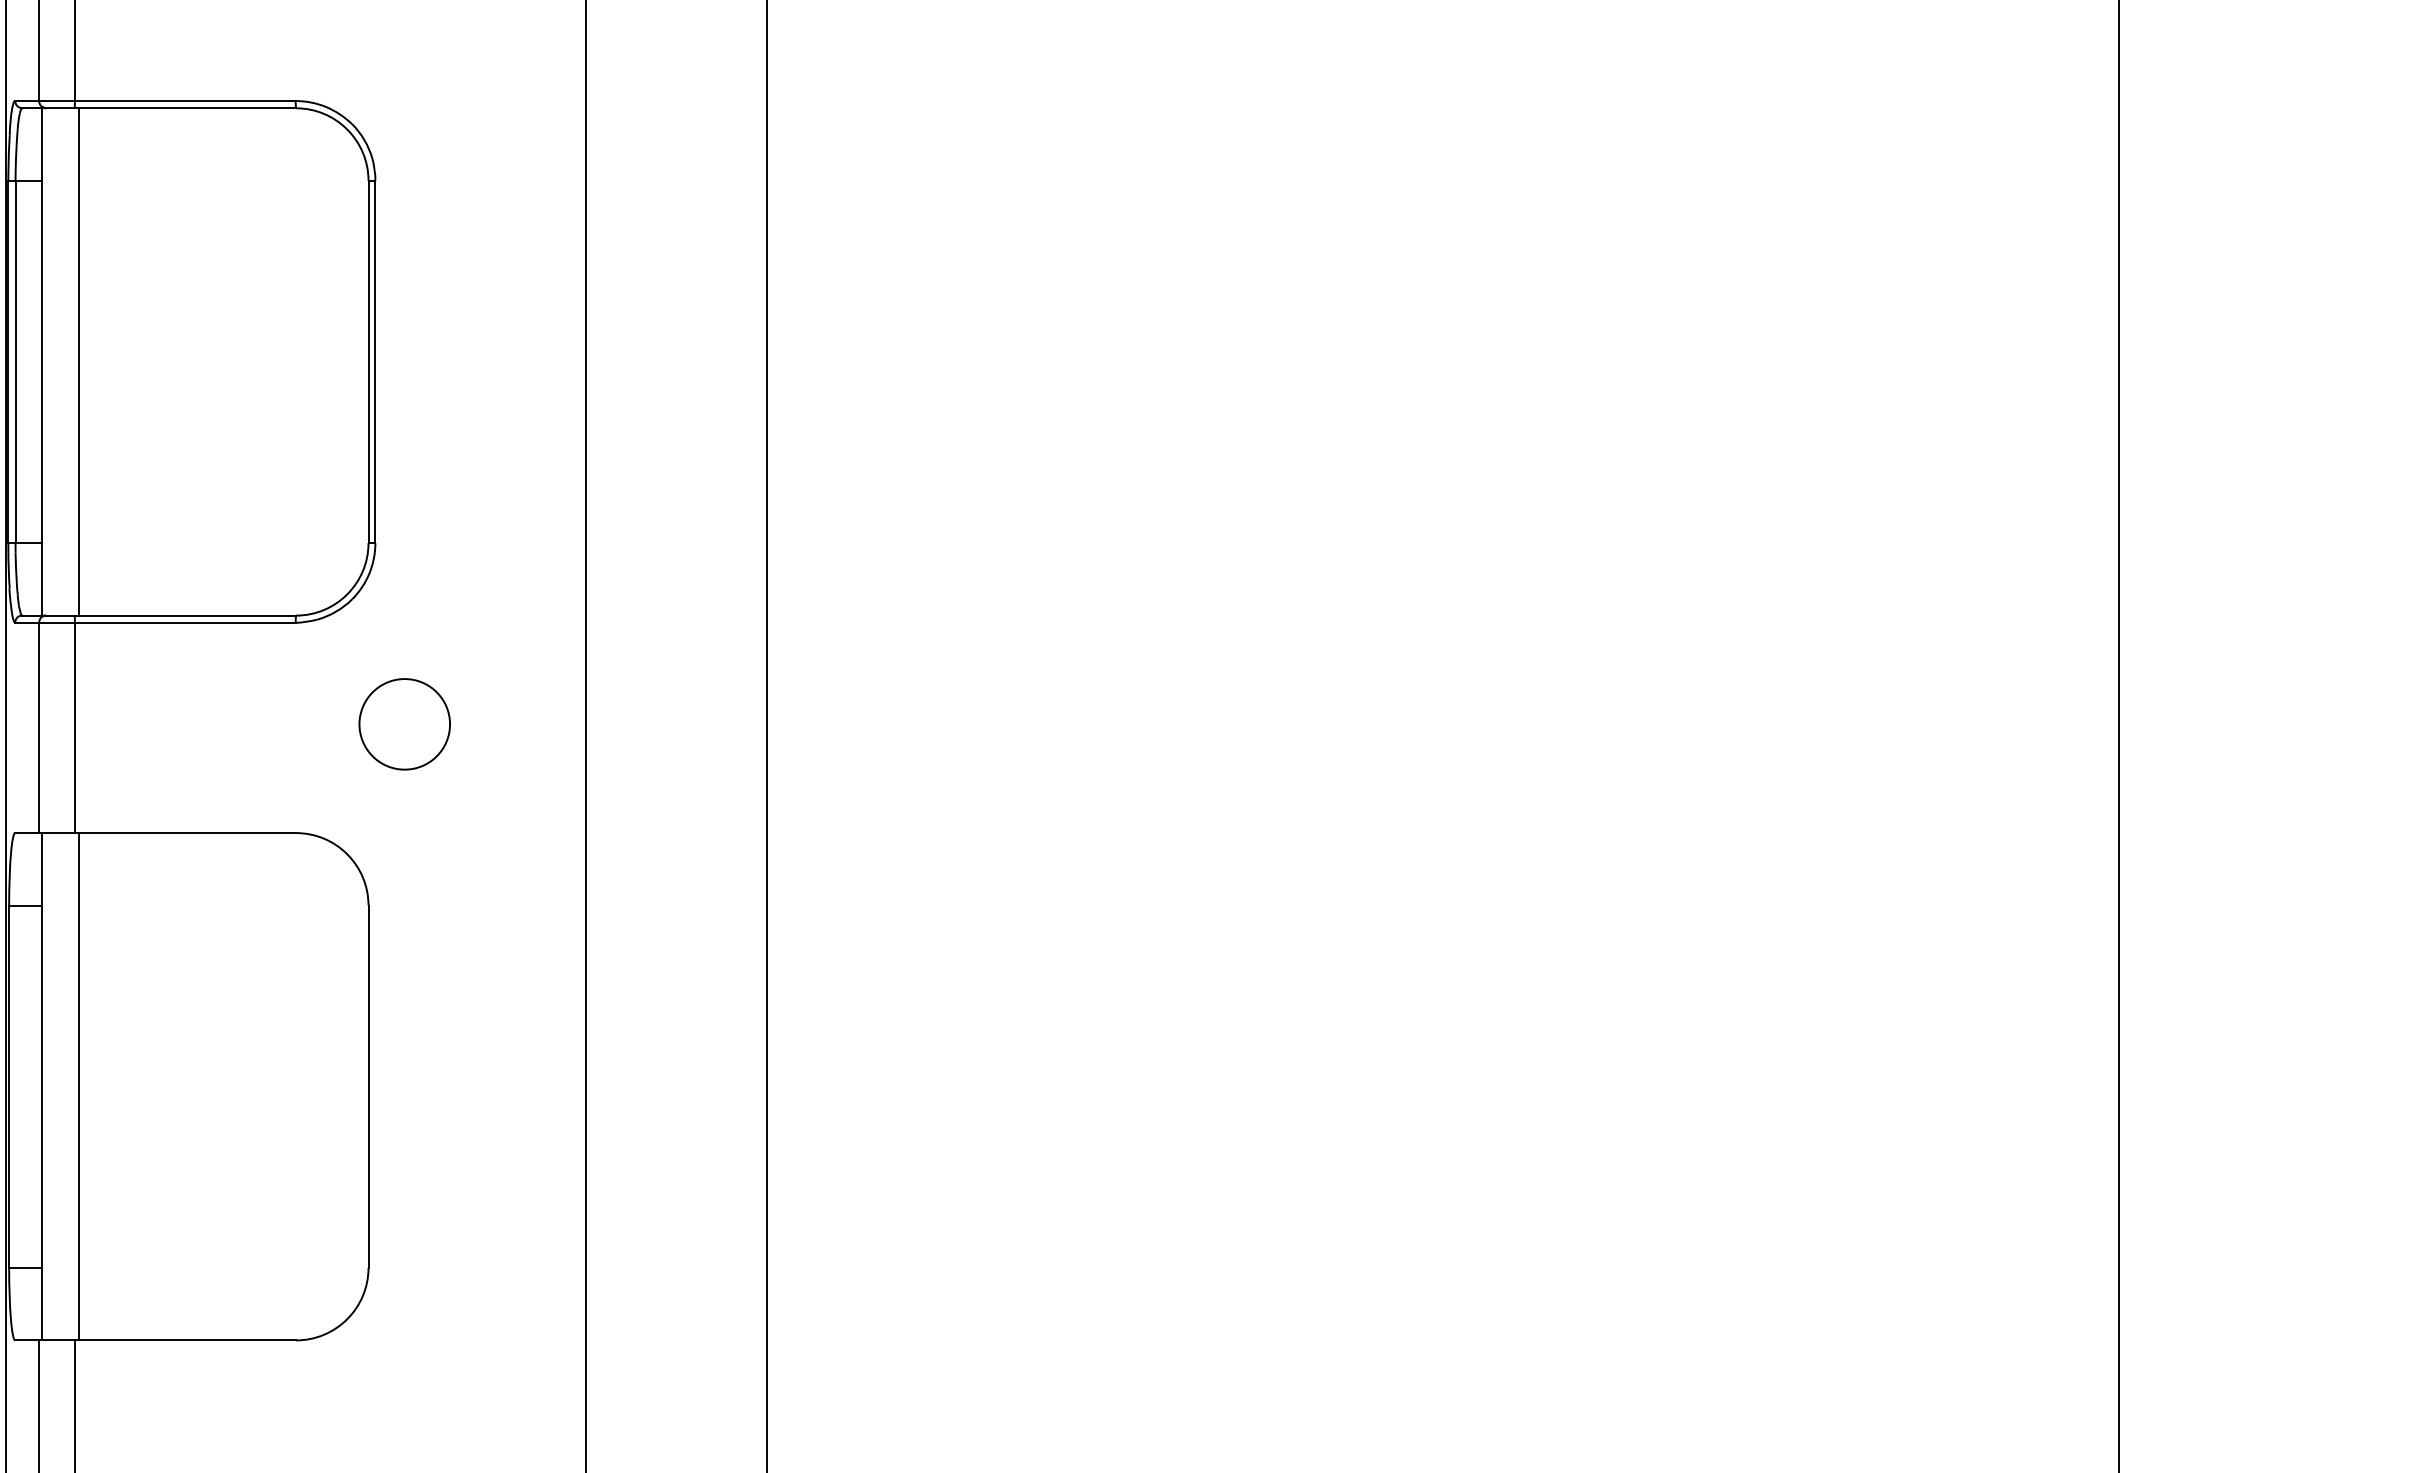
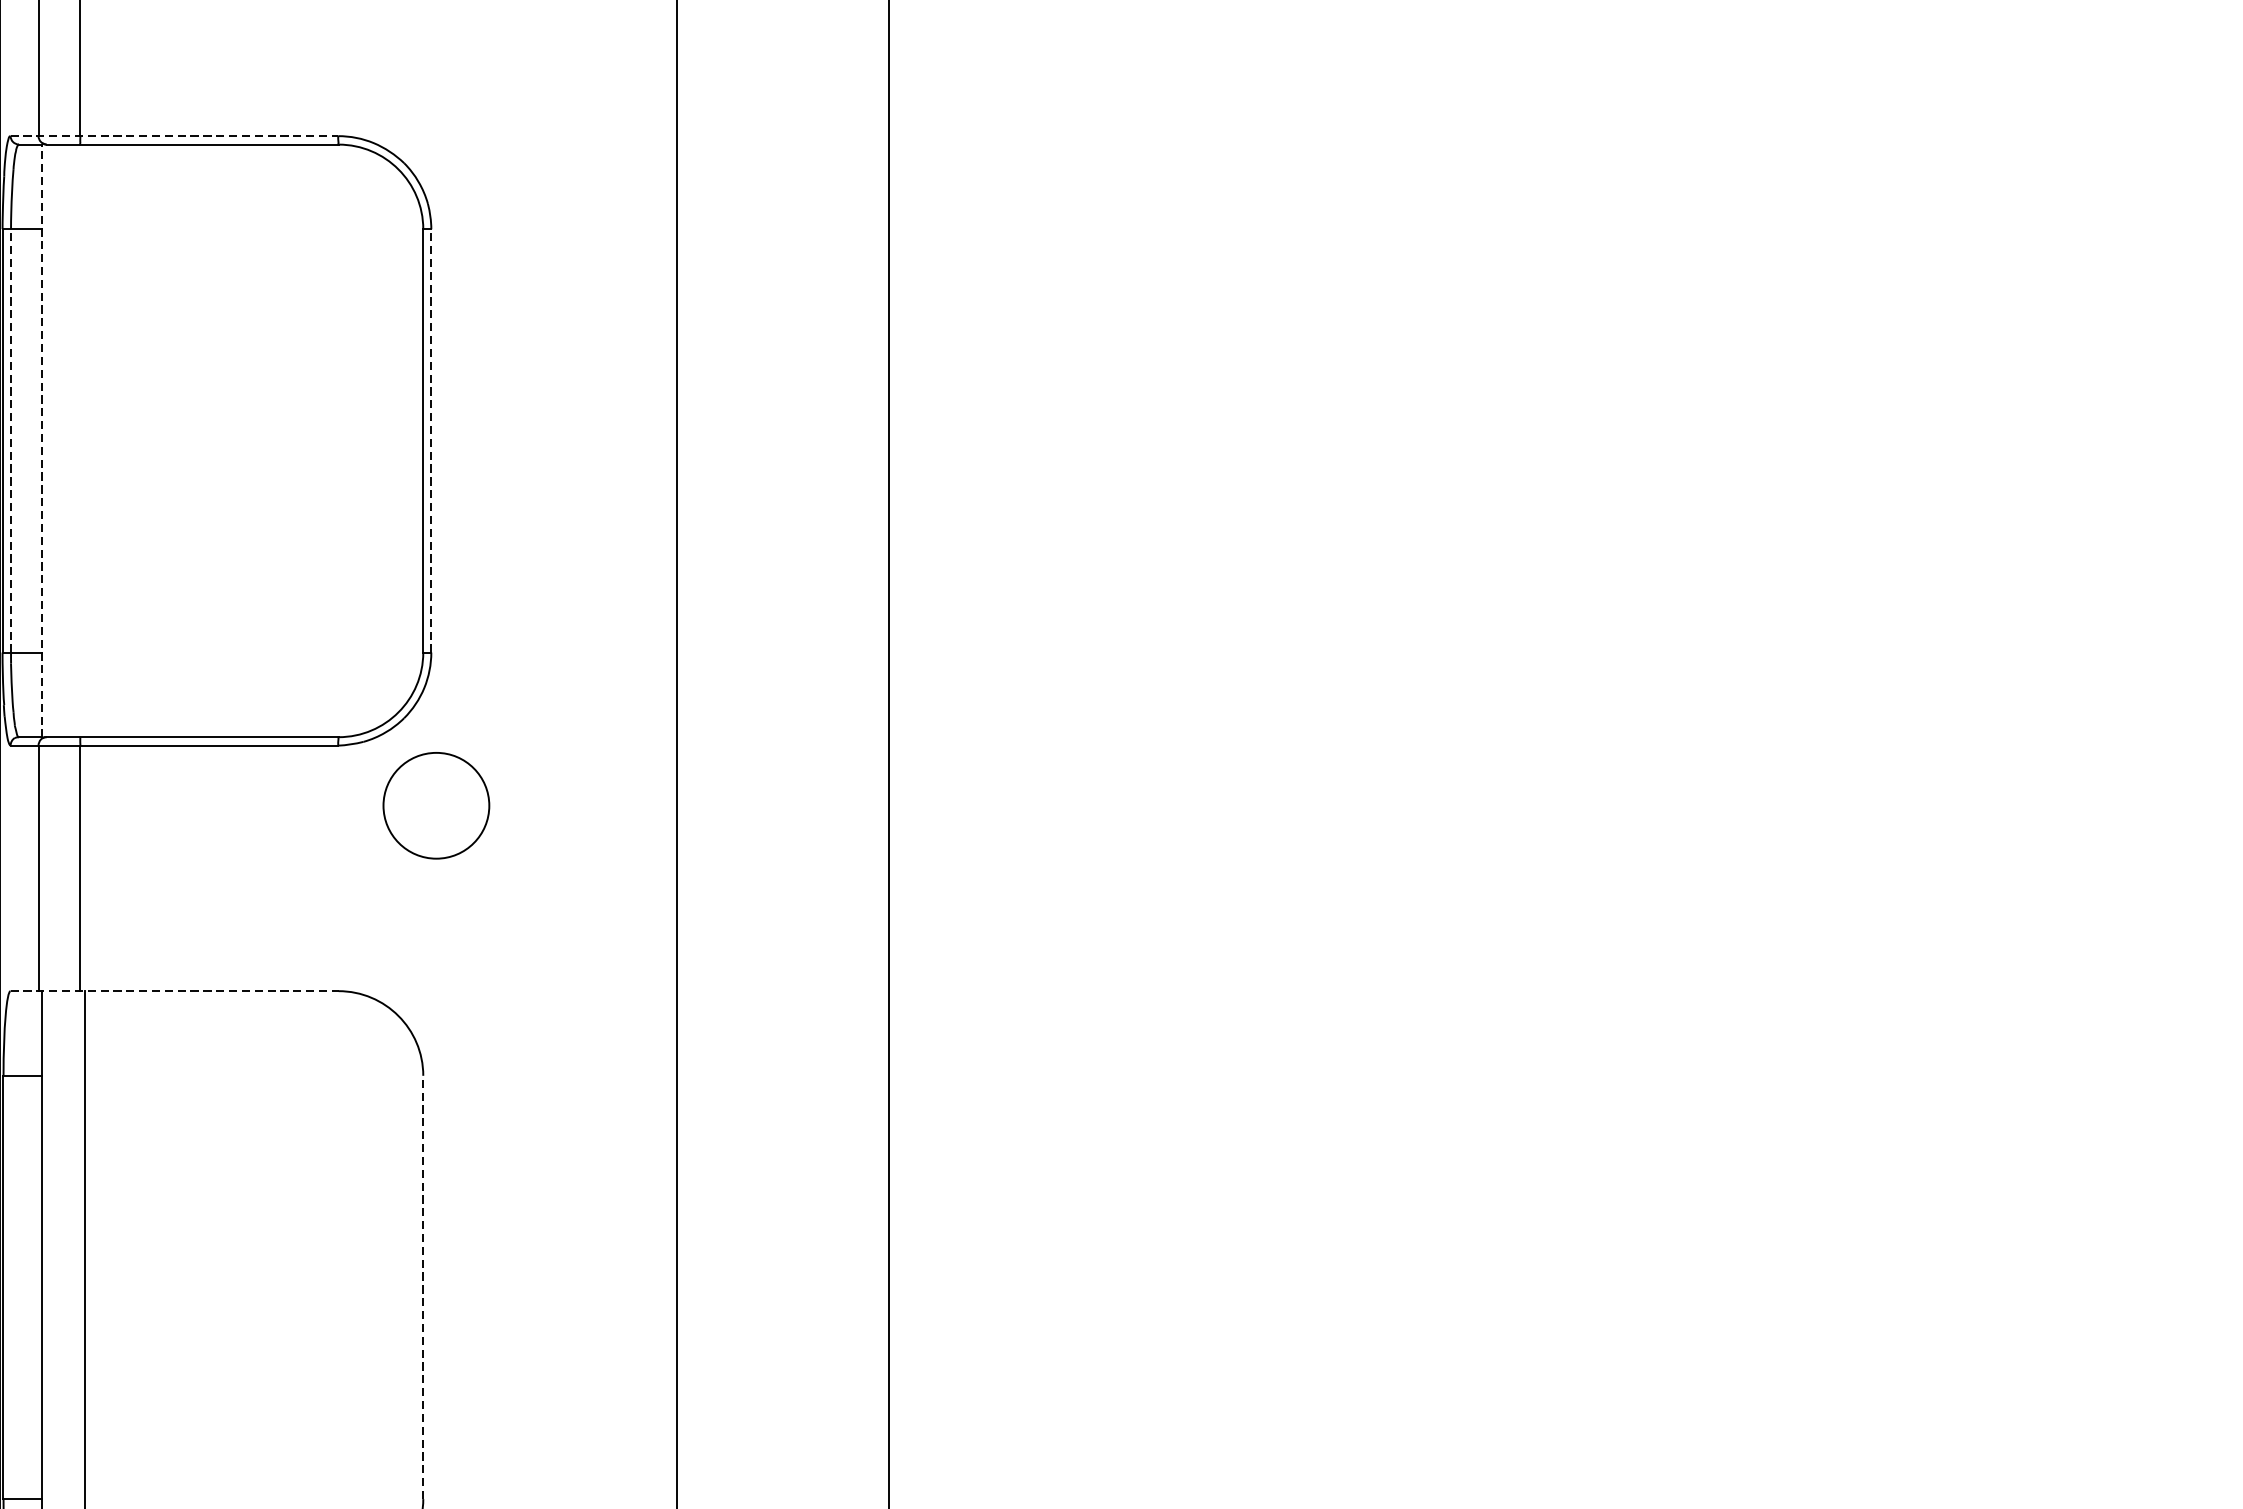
line: (155, 101) -> (174, 136), solid -> dashed
line: (15, 361) -> (10, 440), solid -> dashed
line: (42, 361) -> (42, 440), solid -> dashed
line: (78, 361) -> (84, 440), removed
line: (375, 361) -> (431, 440), solid -> dashed
circle: (404, 724) -> (436, 805), moved
line: (156, 833) -> (175, 991), solid -> dashed
line: (368, 1086) -> (423, 1287), solid -> dashed

